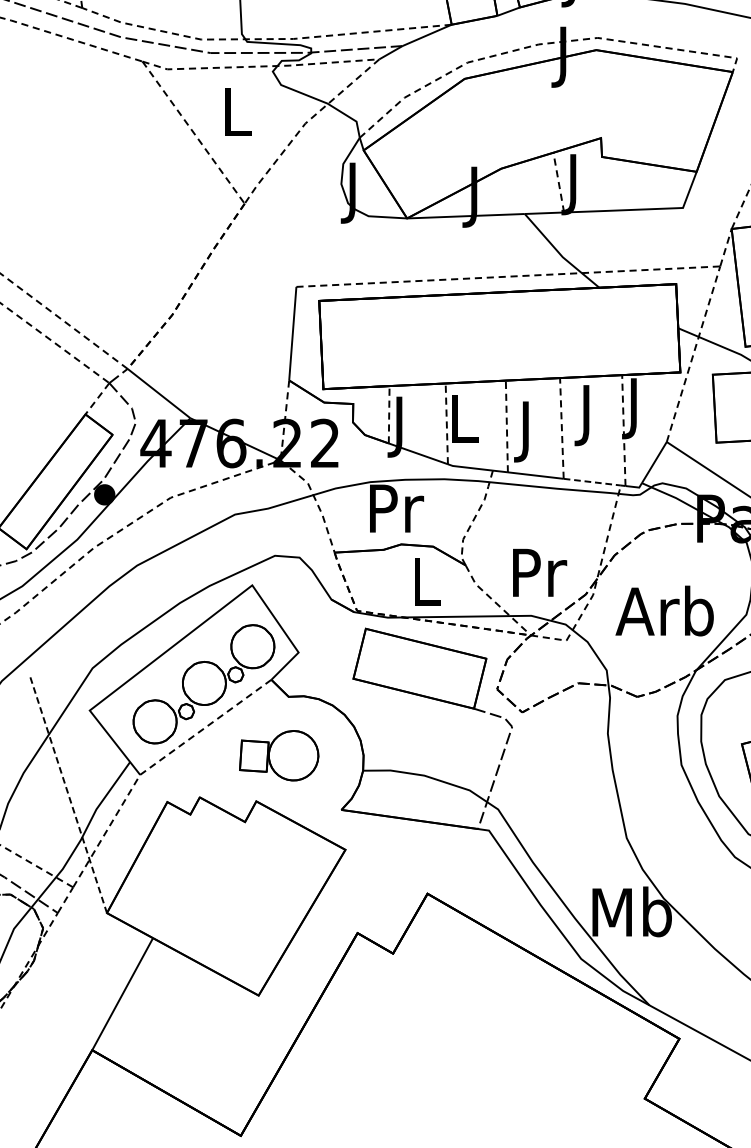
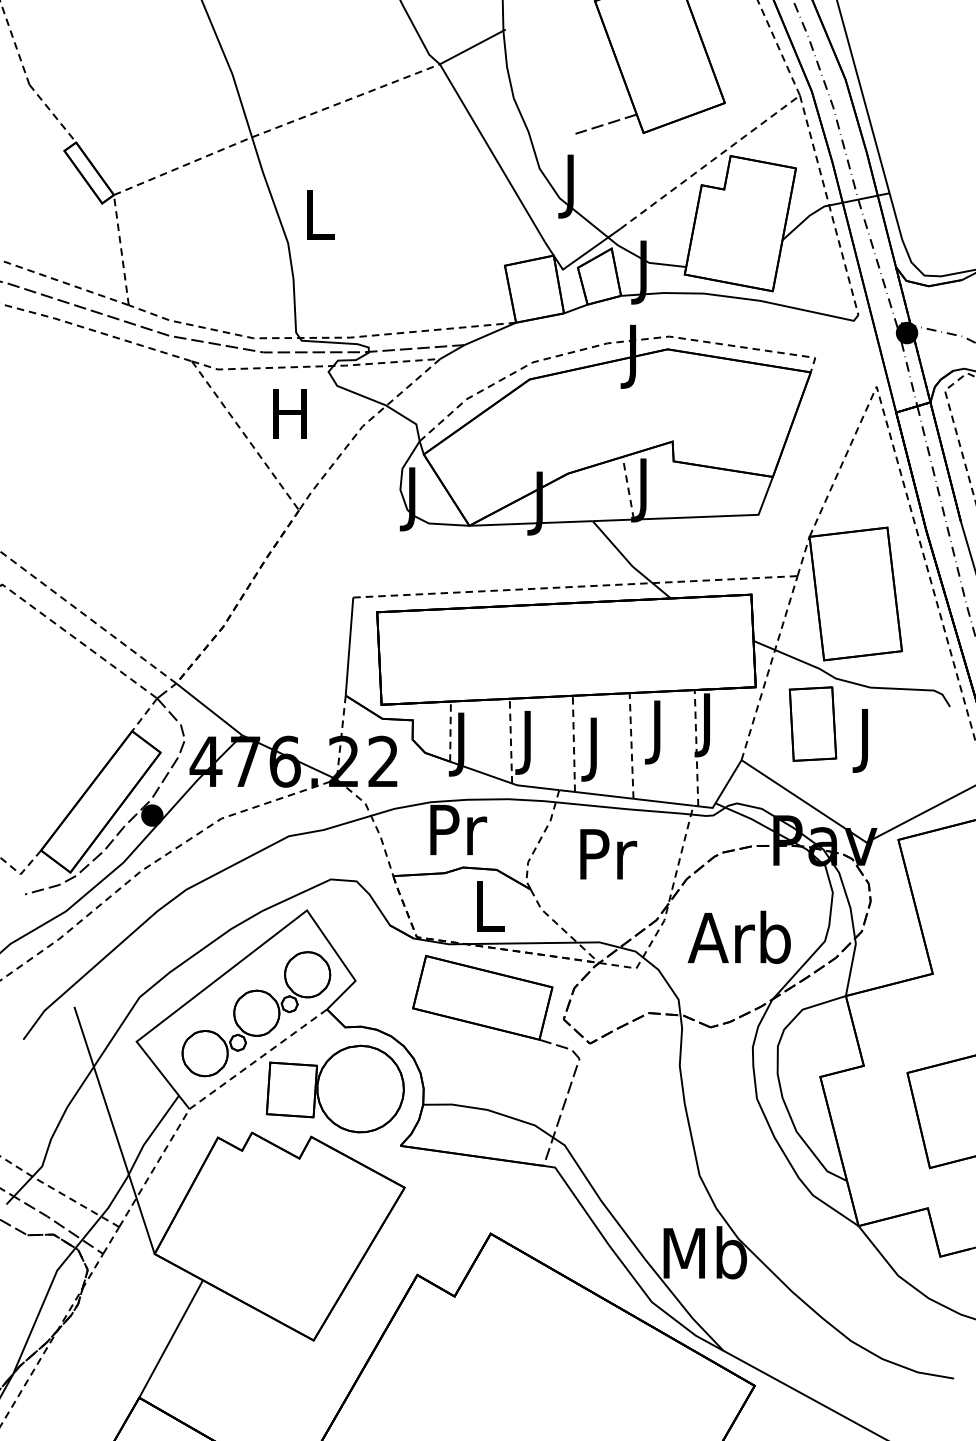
text: (235, 111) -> (289, 413), L -> H
text: (464, 425) -> (529, 742), L -> J
line: (592, 482) -> (663, 802), dashed -> solid
text: (539, 573) -> (608, 854), moved
part: (278, 755) -> (334, 1088), size x1.67
line: (68, 795) -> (114, 1130), dashed -> solid

